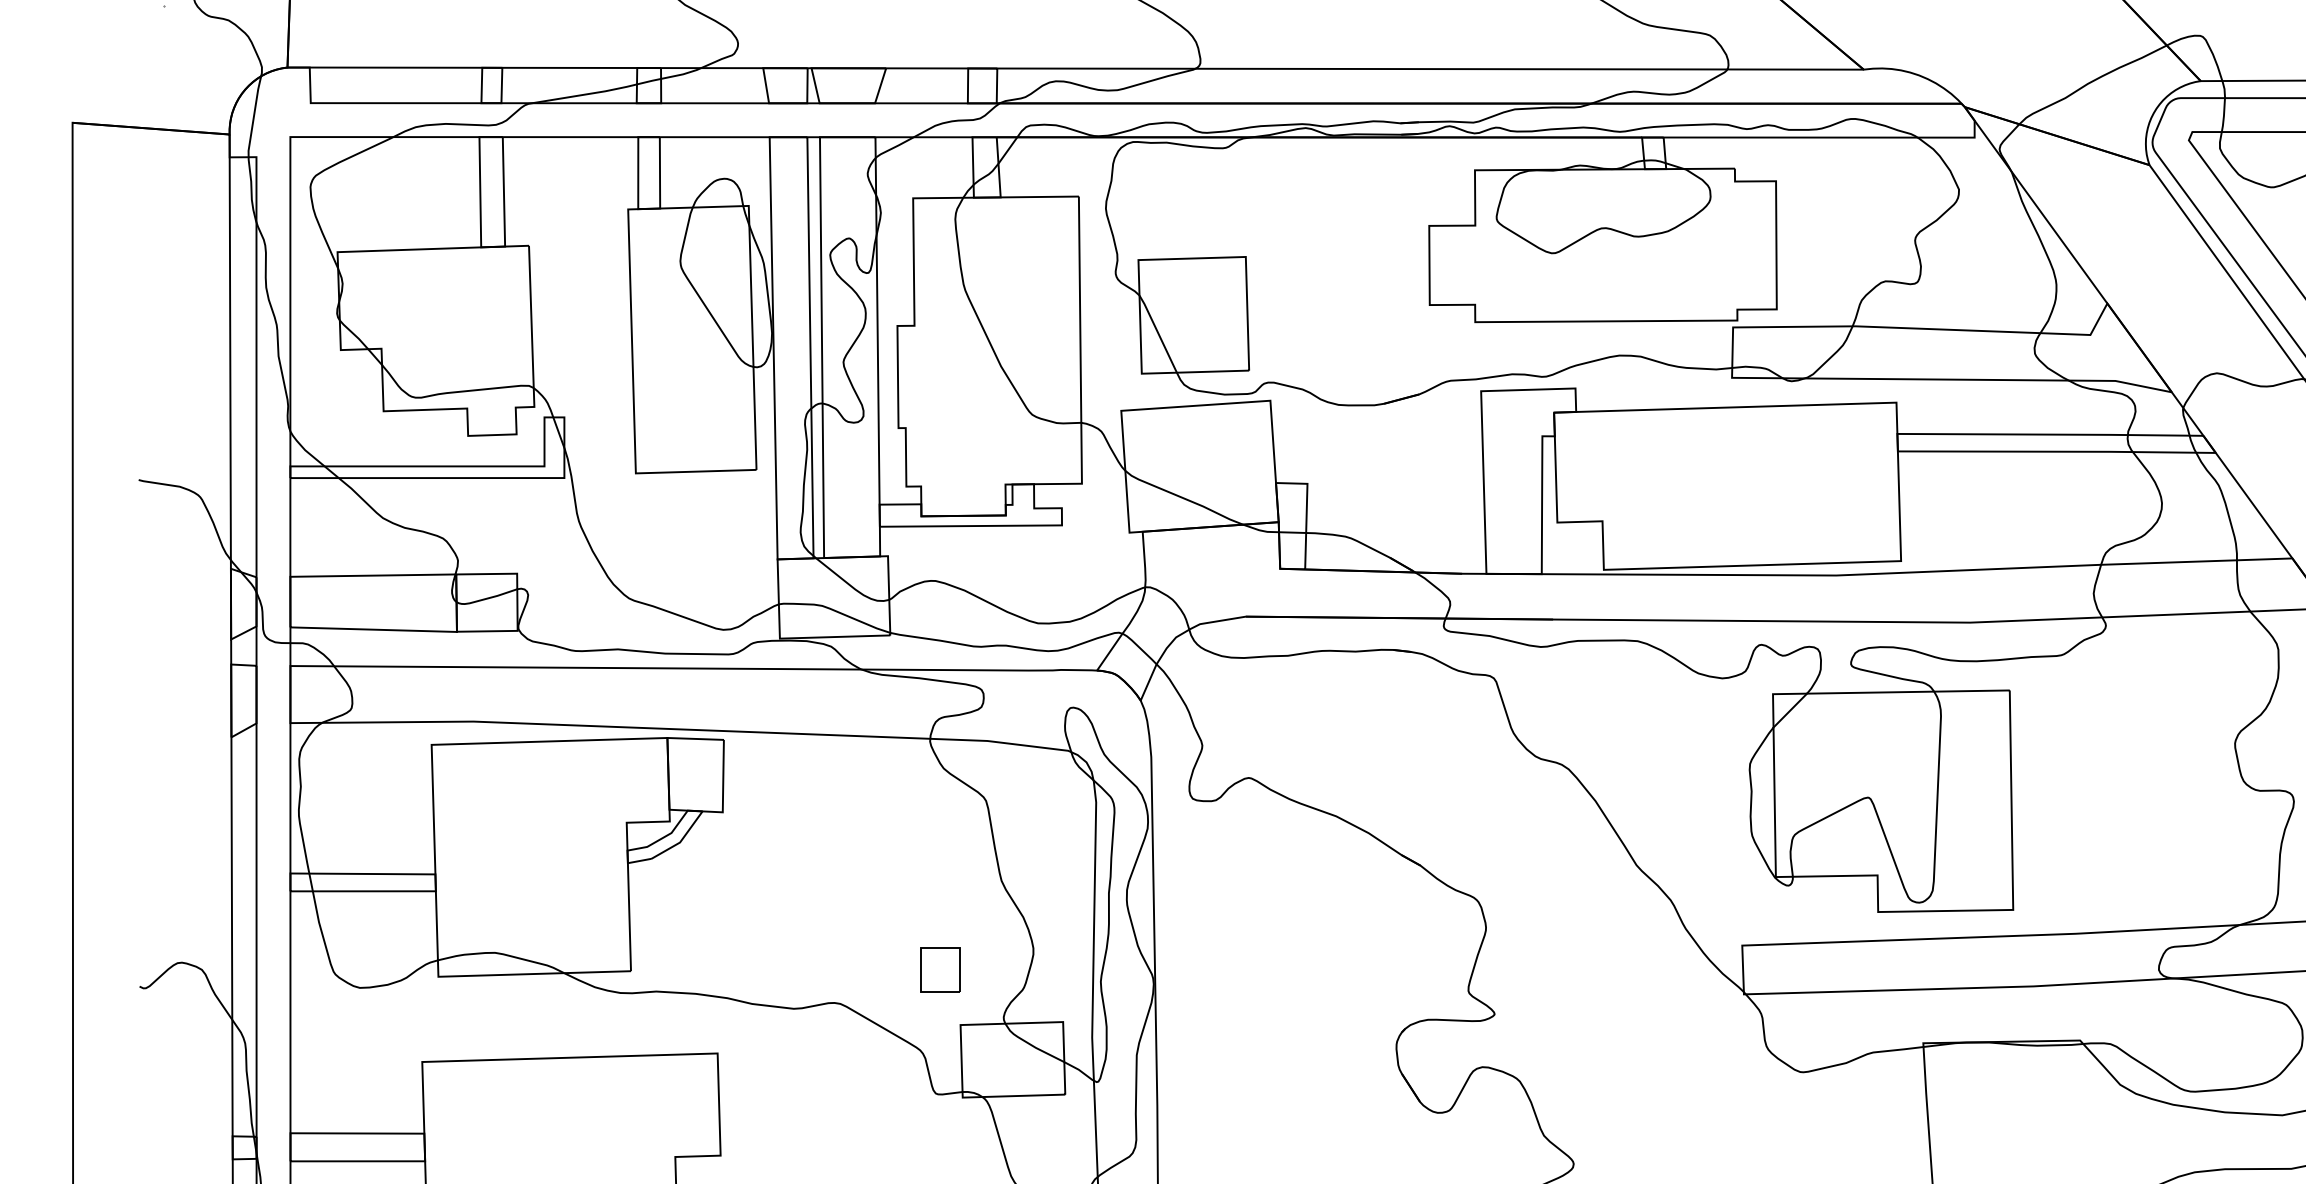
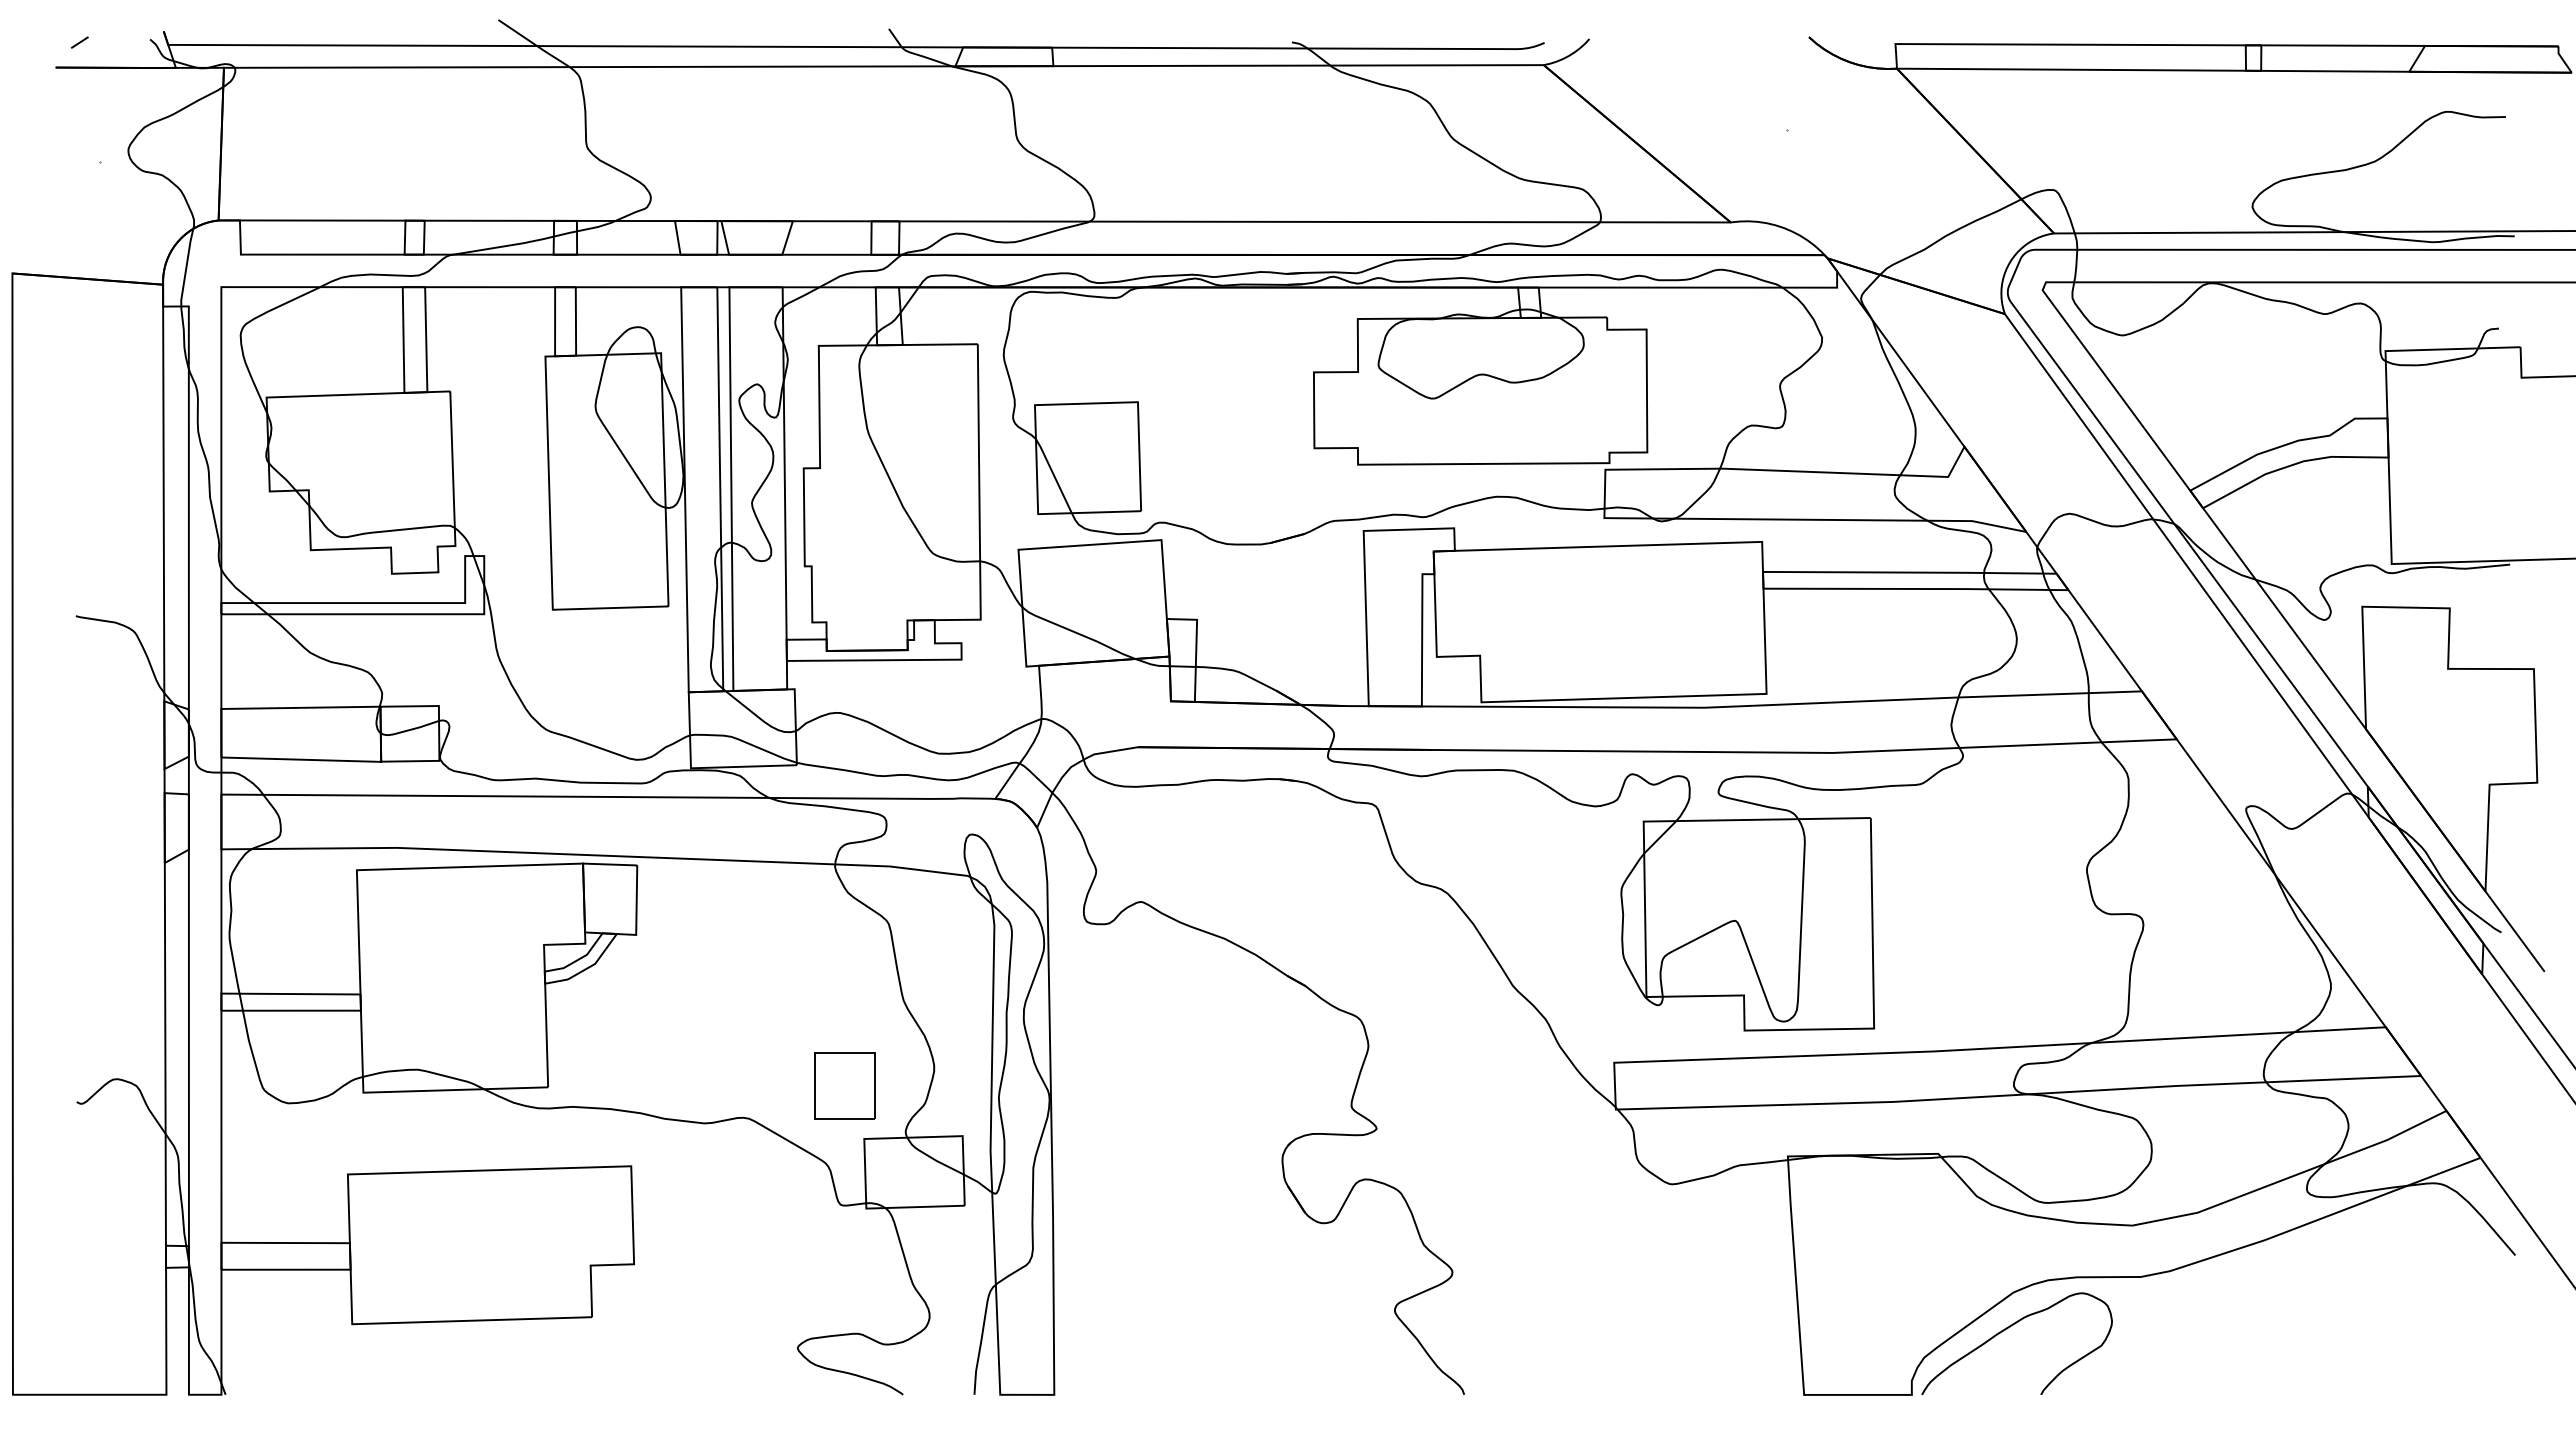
part: (939, 969) -> (844, 1085), size x1.6

